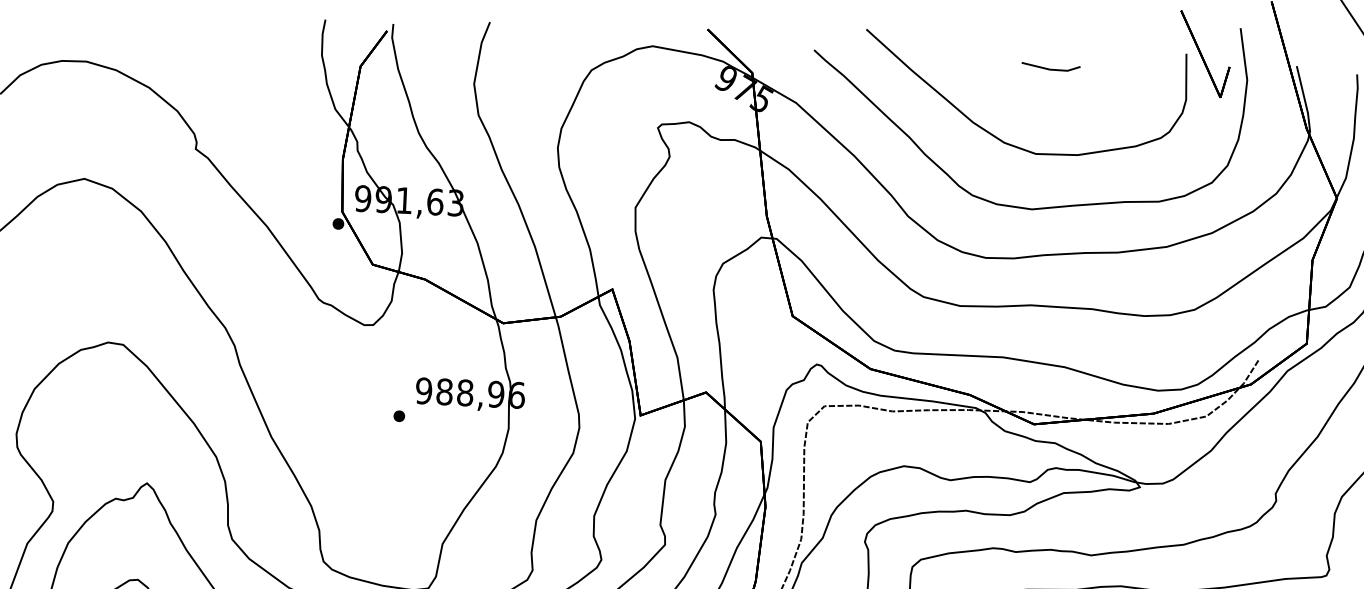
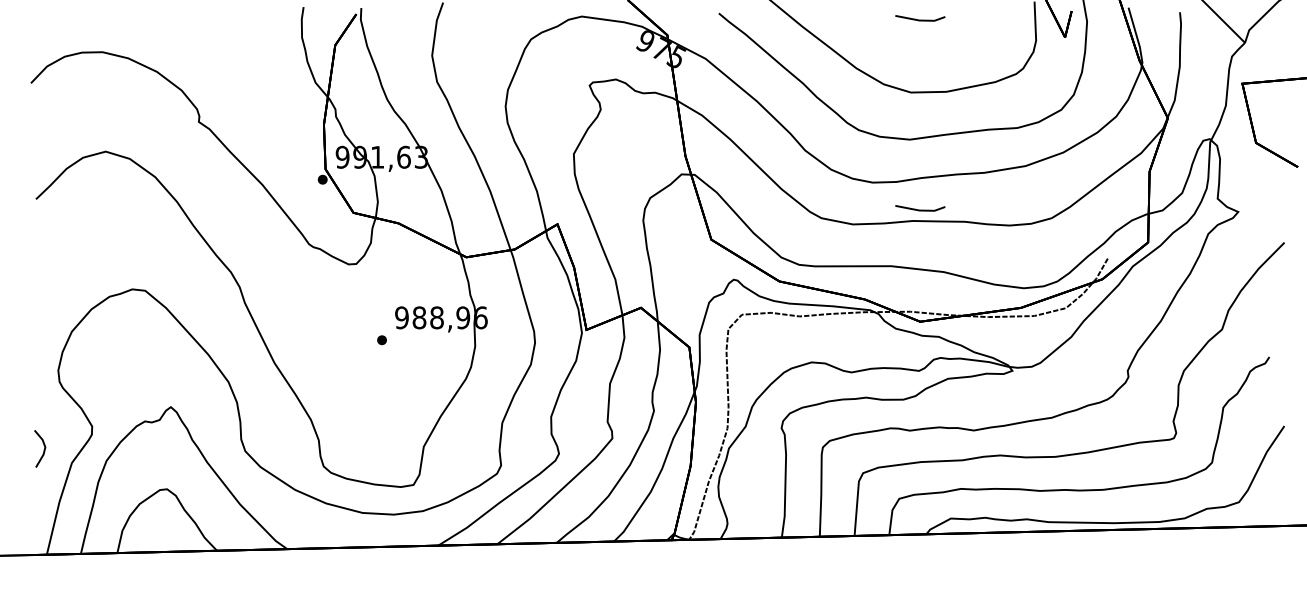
line: (1040, 292) -> (920, 209), added

